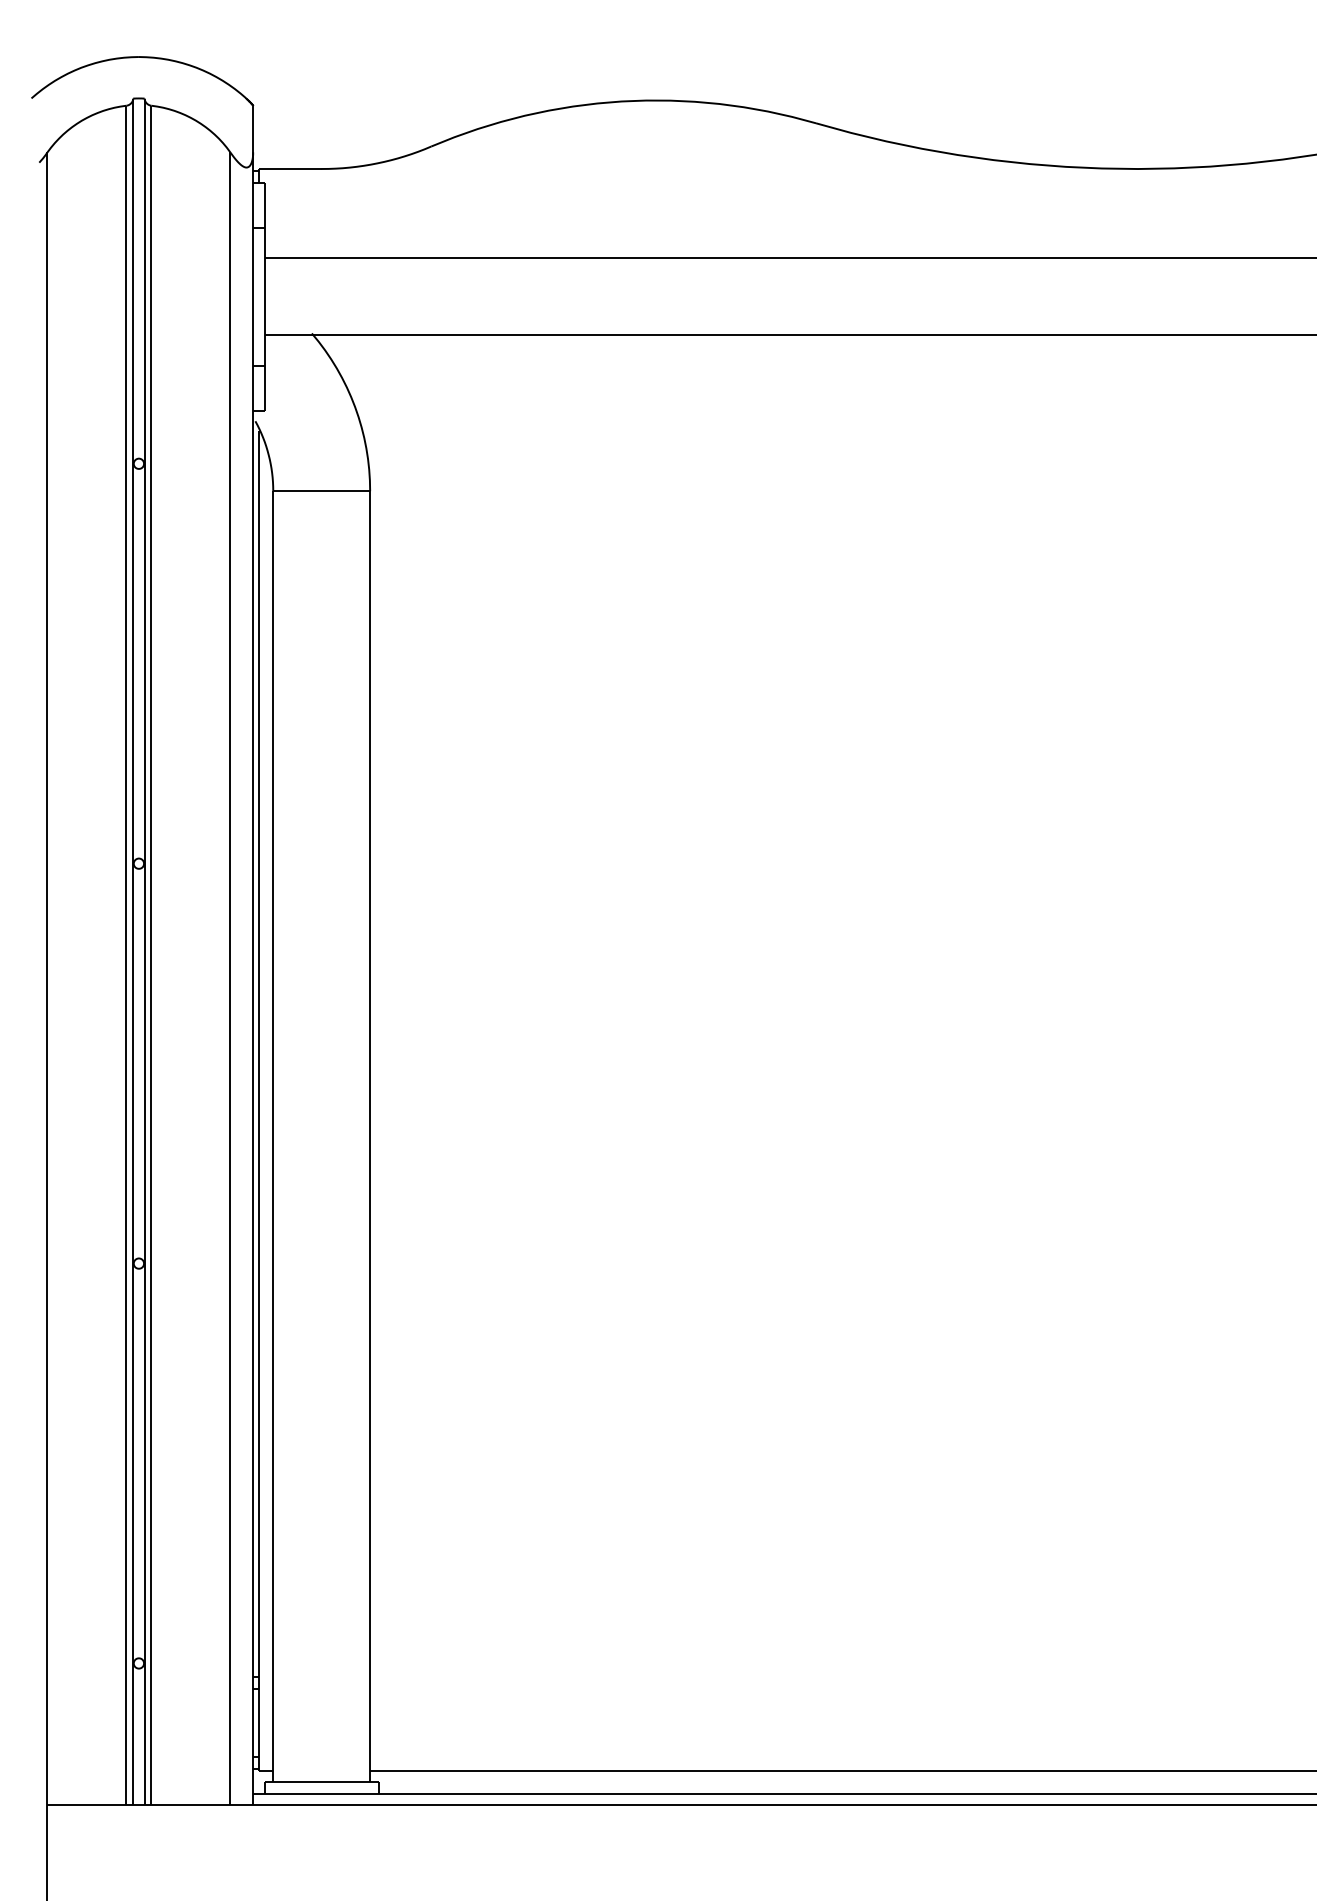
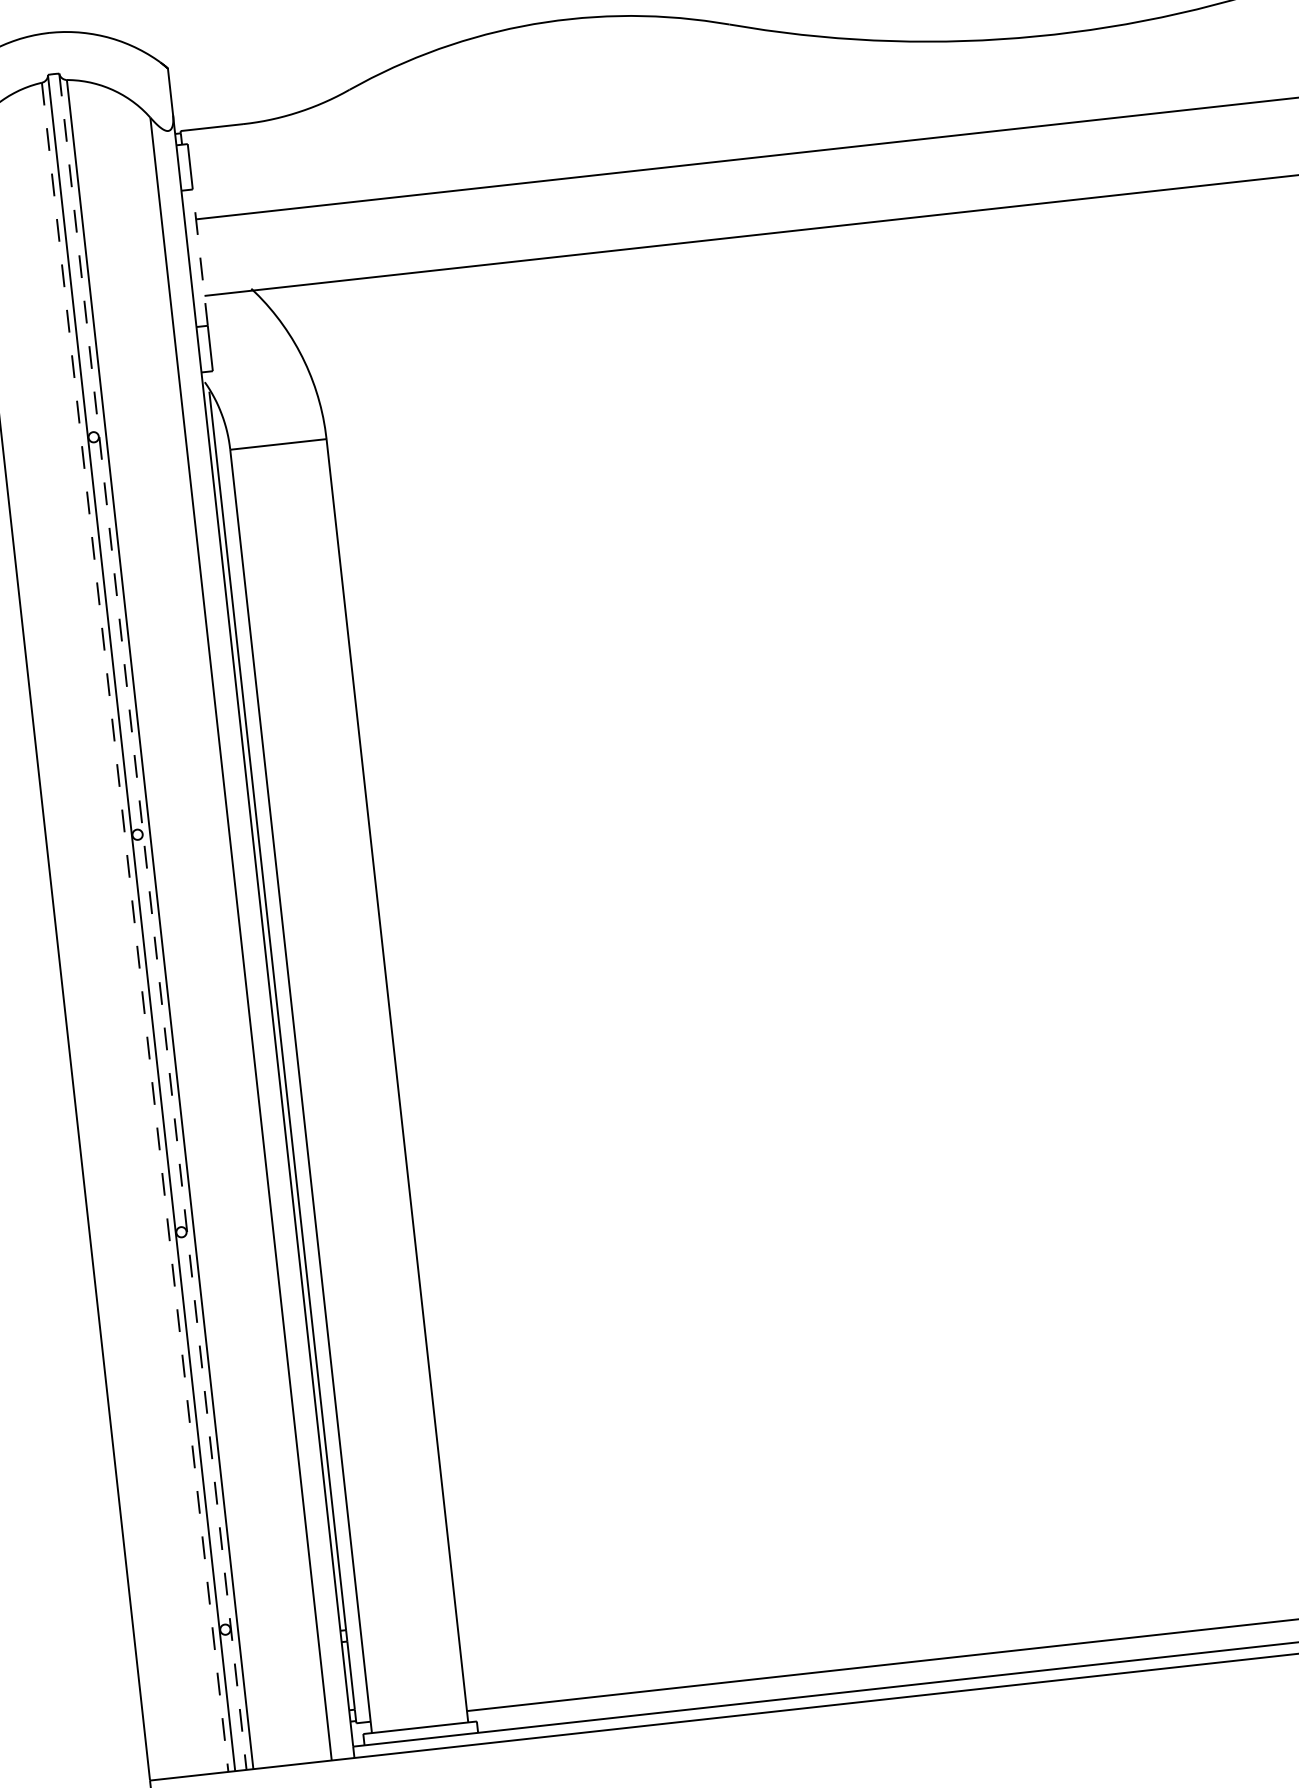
line: (264, 296) -> (200, 257), solid -> dashed
line: (144, 952) -> (152, 922), solid -> dashed
line: (126, 955) -> (135, 927), solid -> dashed

